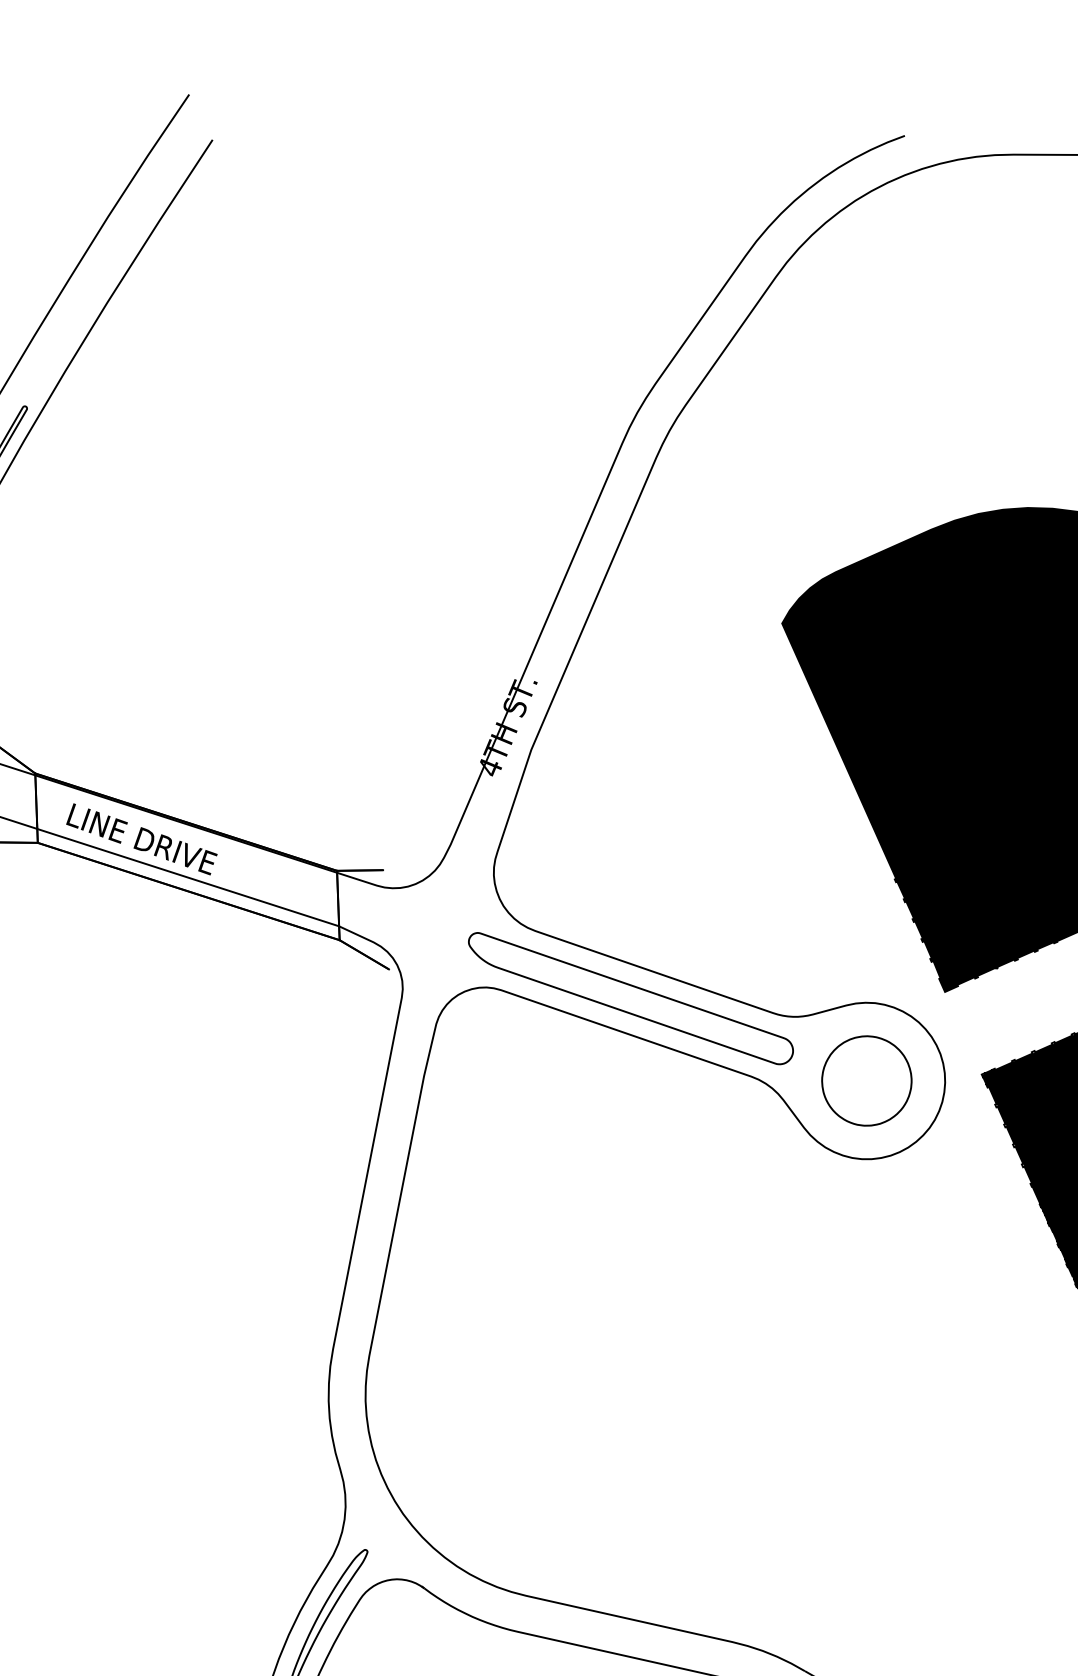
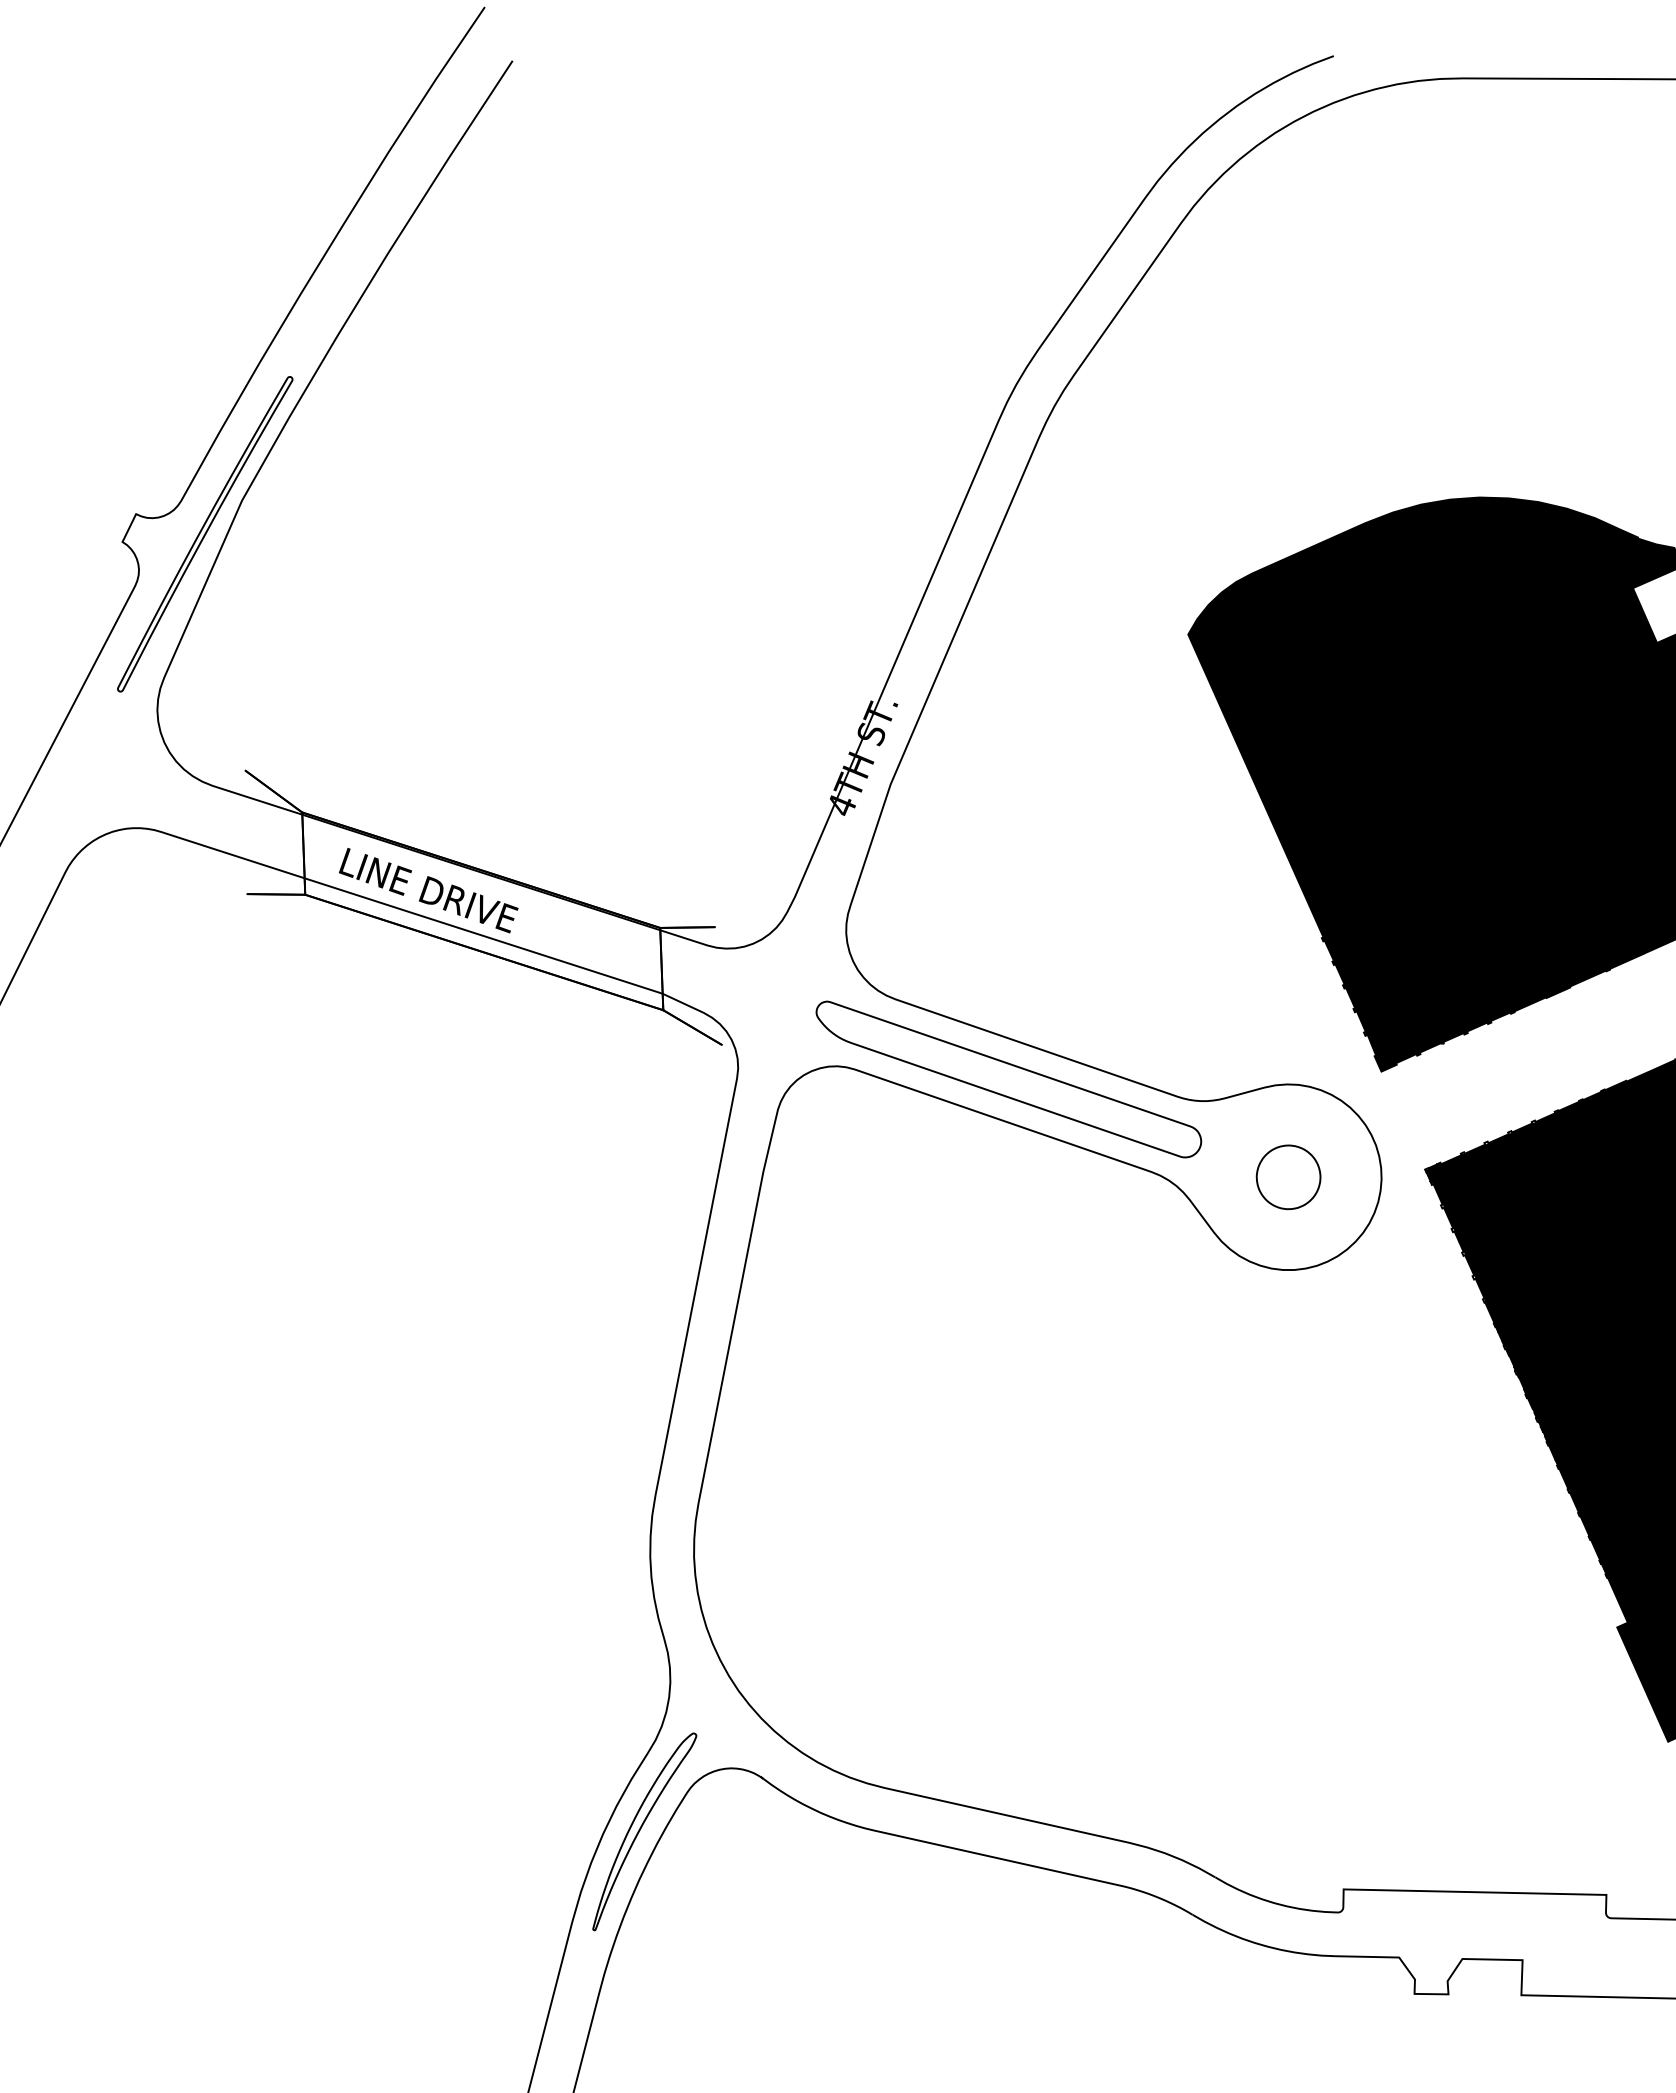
part: (866, 1081) -> (1288, 1177), size x0.6

